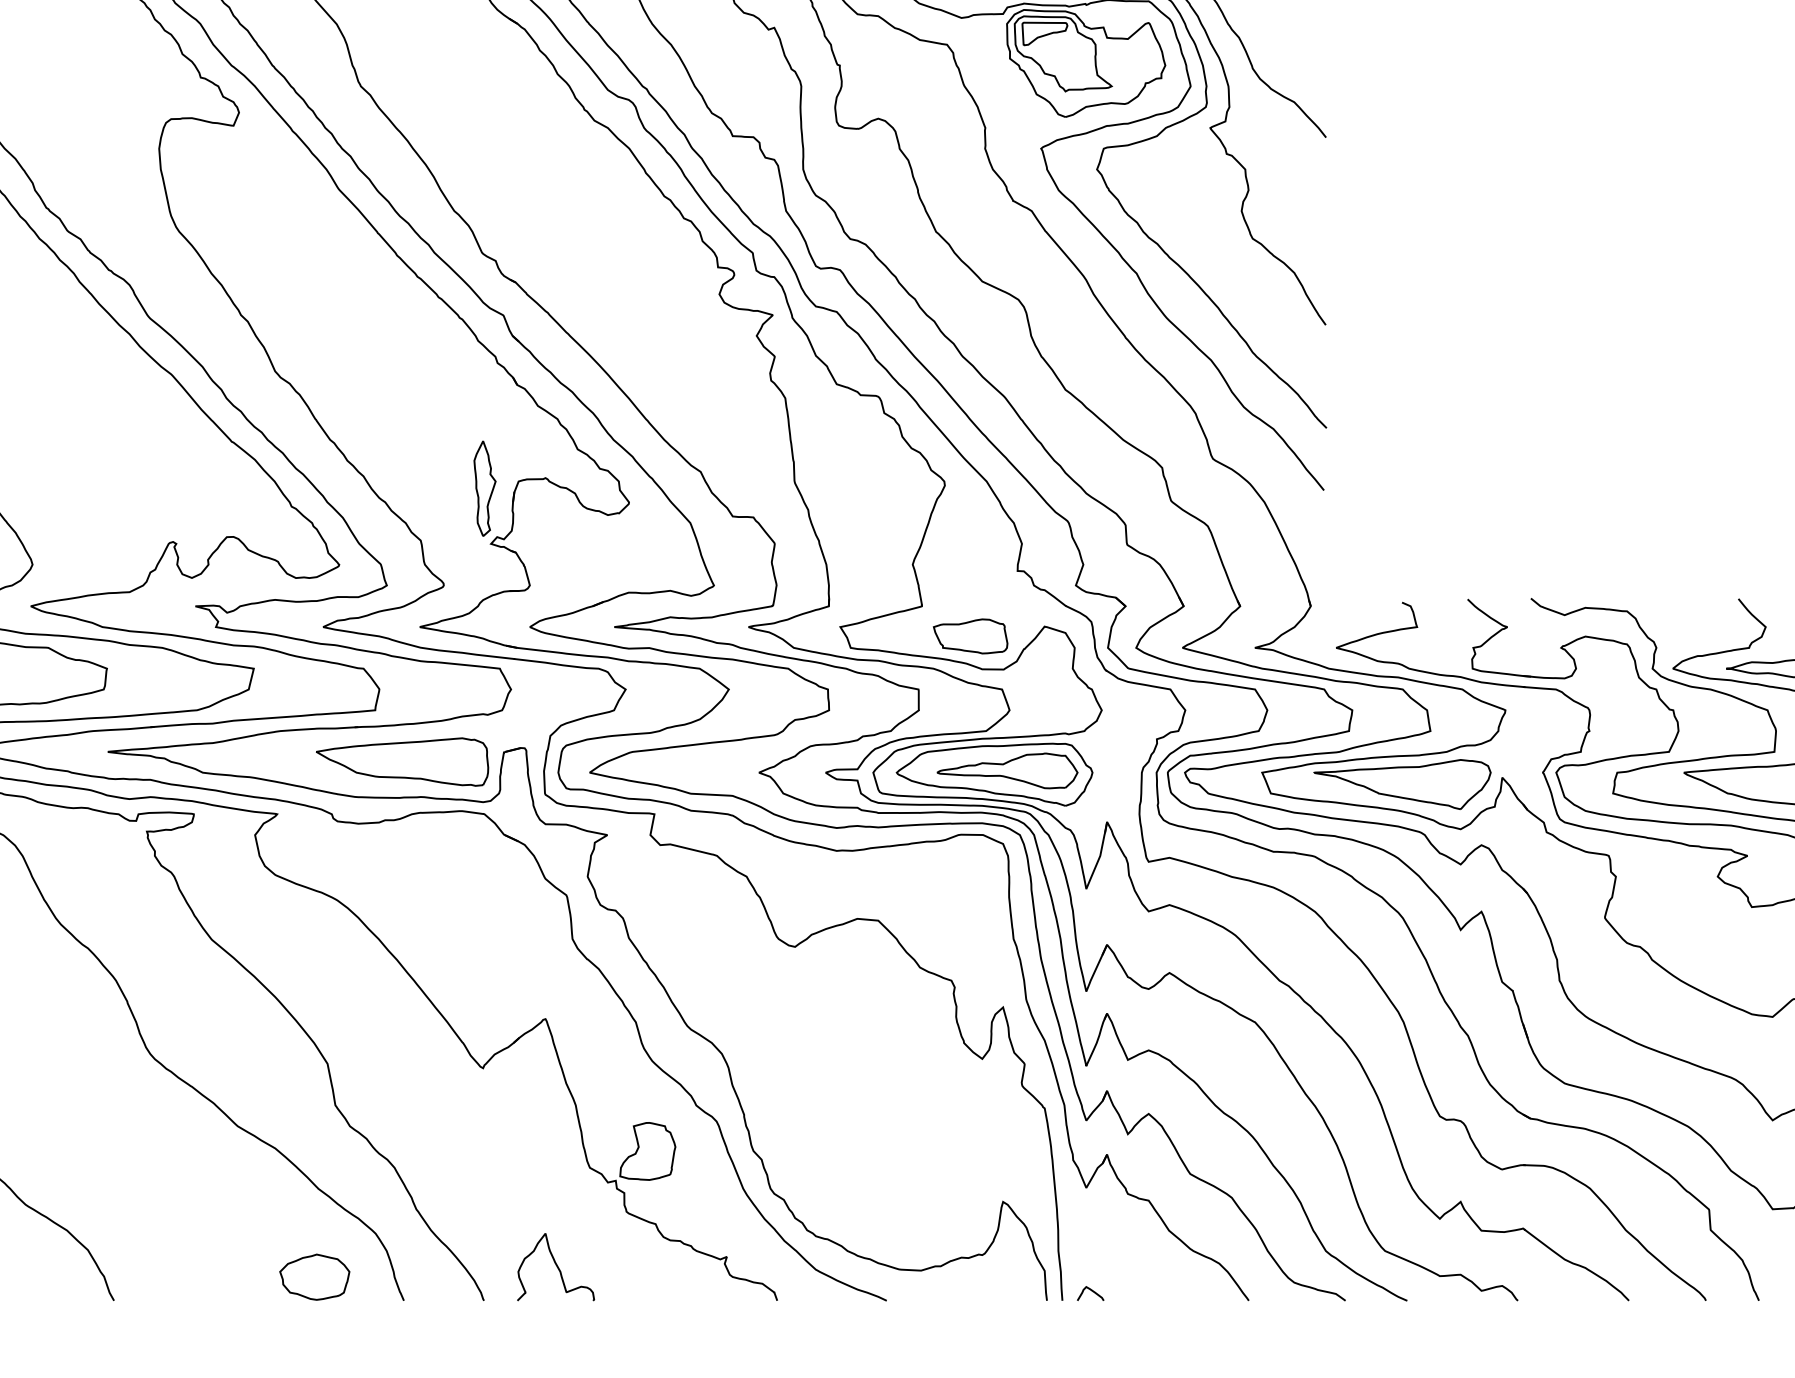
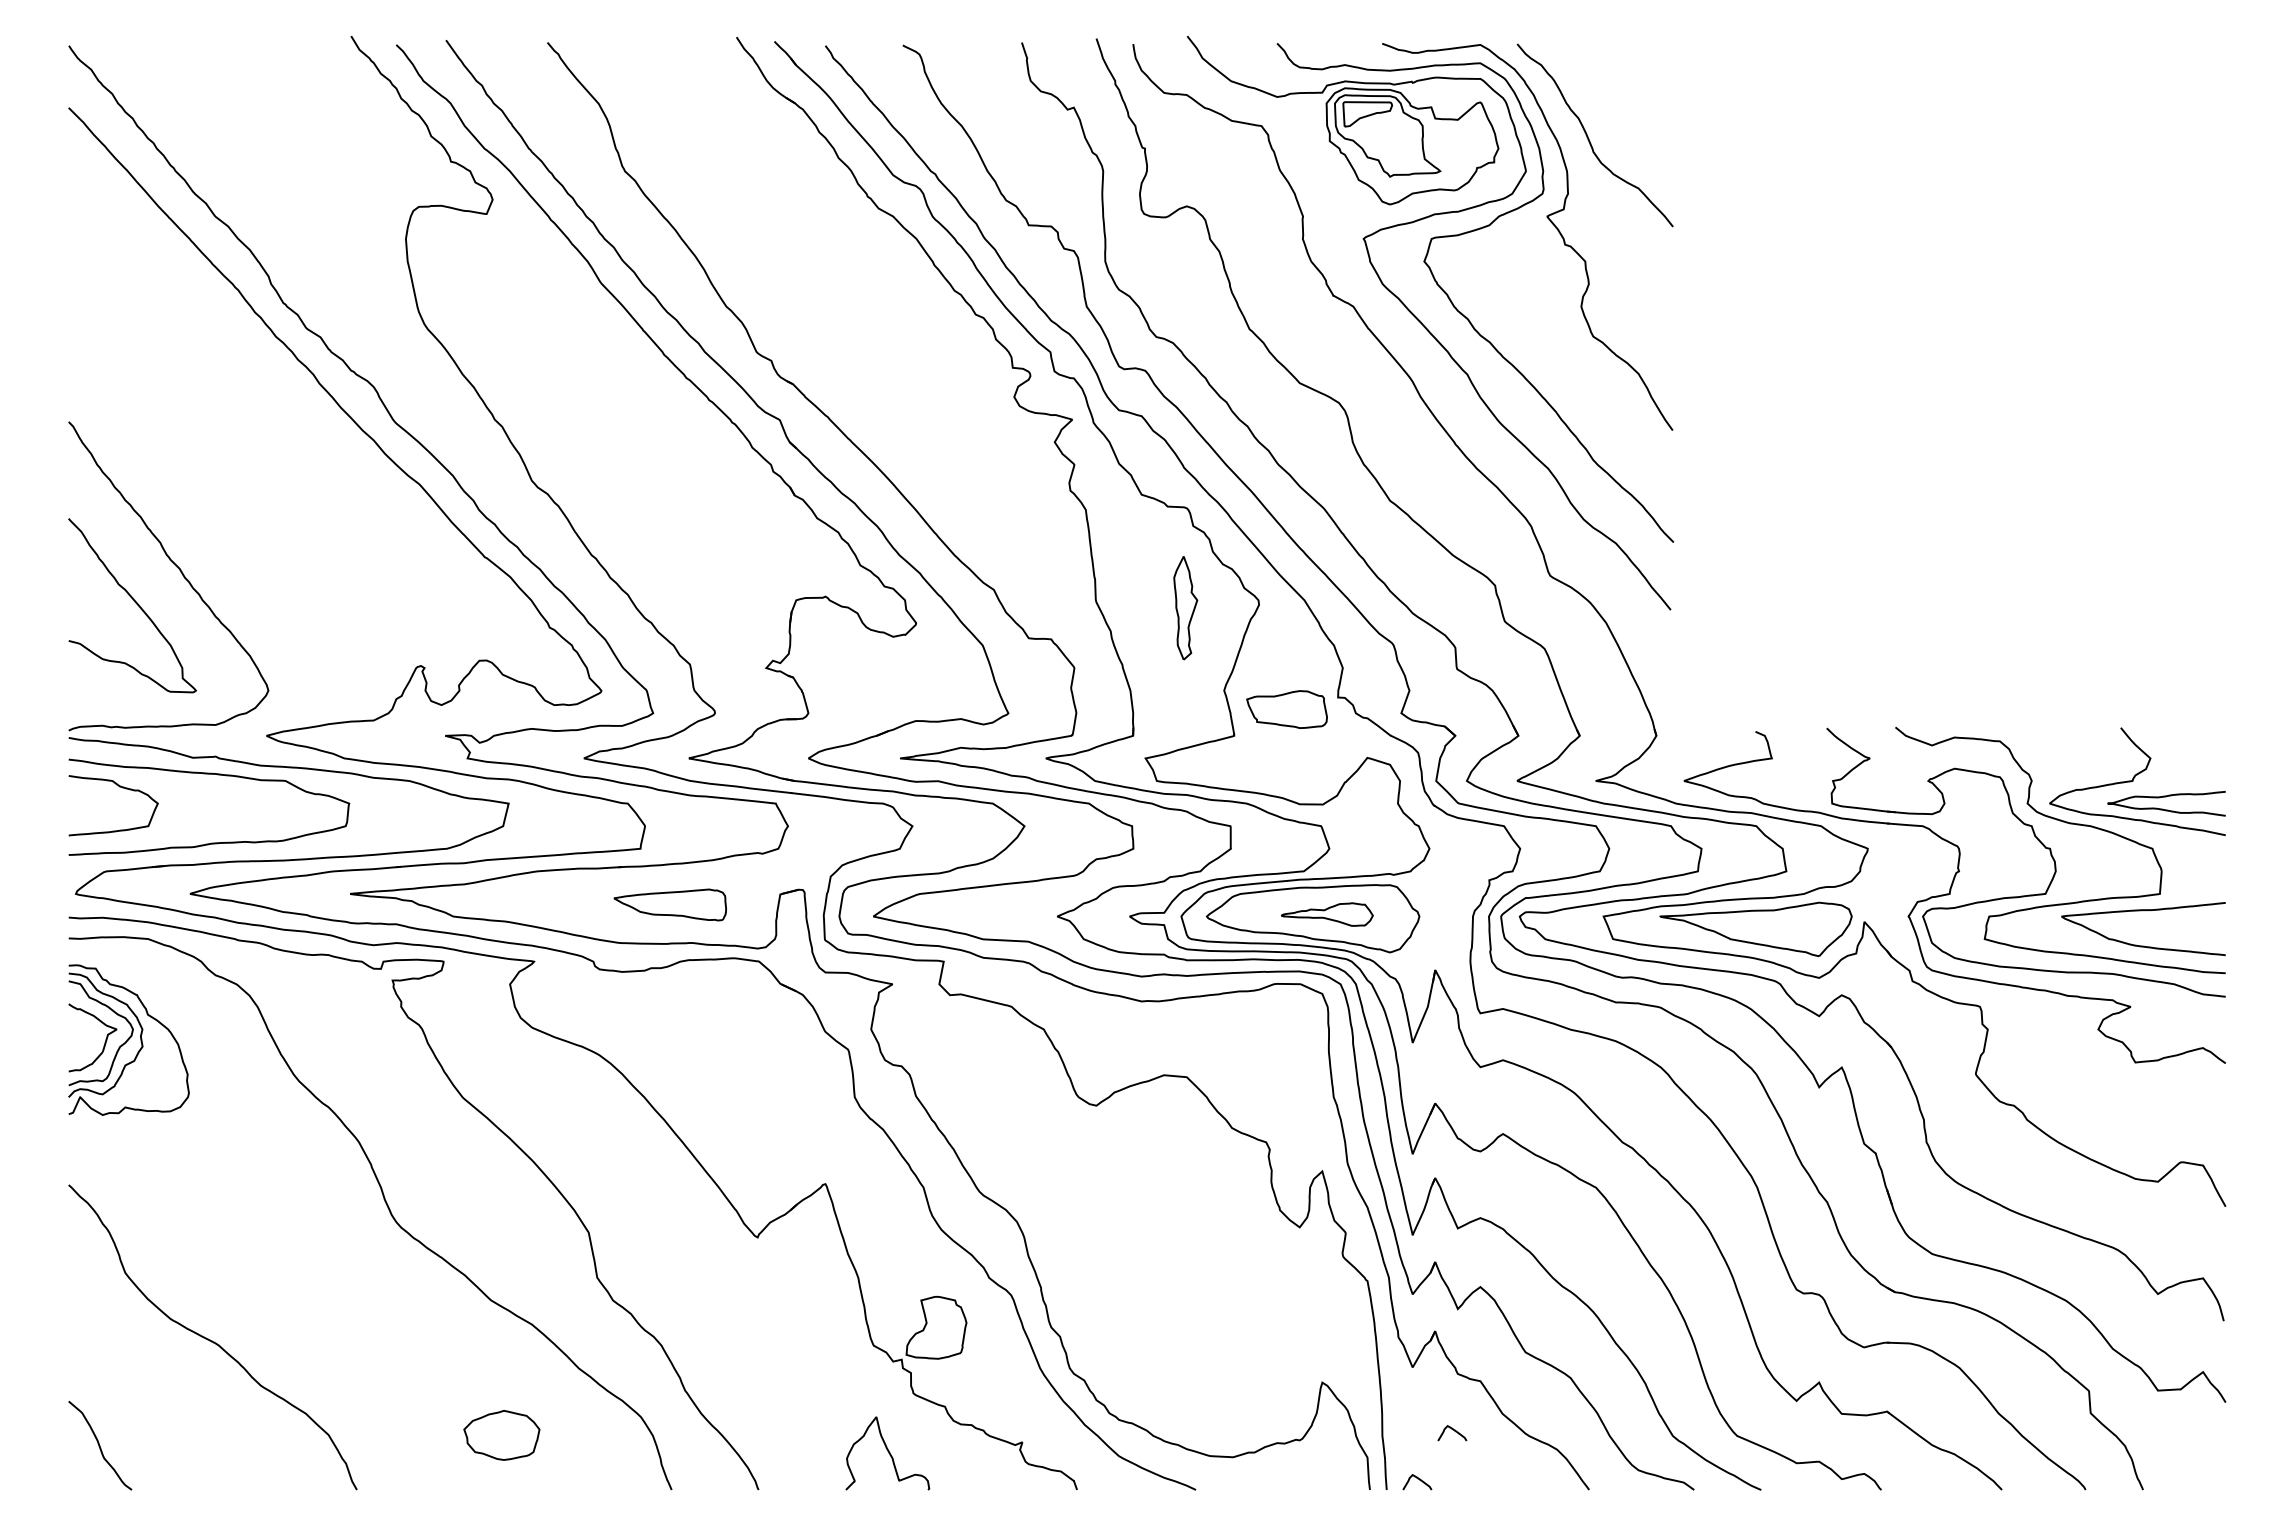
part: (484, 489) -> (1185, 608), moved
part: (970, 636) -> (1286, 709), moved
part: (402, 761) -> (670, 904), size x0.6
part: (1007, 770) -> (1327, 914), size x0.6
curve: (1124, 1246) -> (1454, 1431), added
curve: (556, 1267) -> (888, 1453), moved
part: (314, 1277) -> (501, 1435), moved

